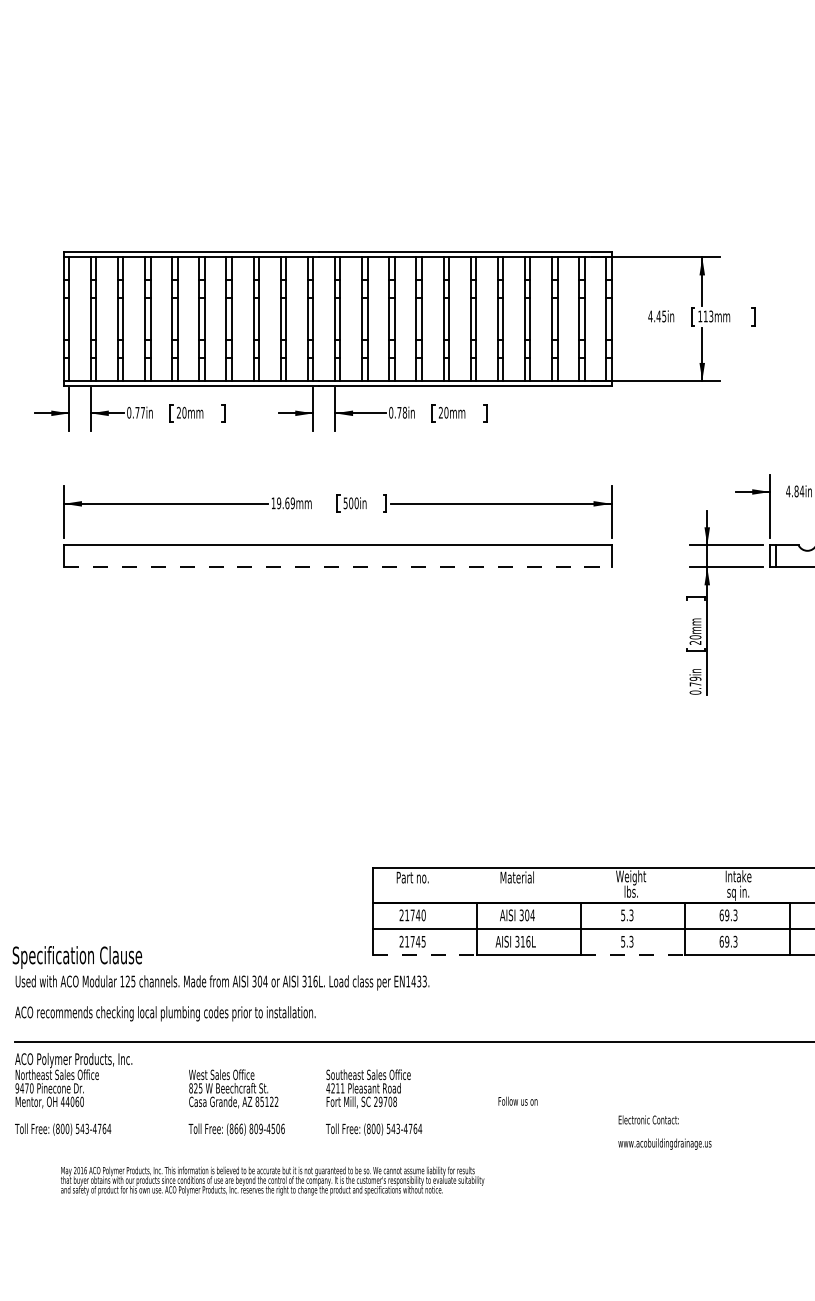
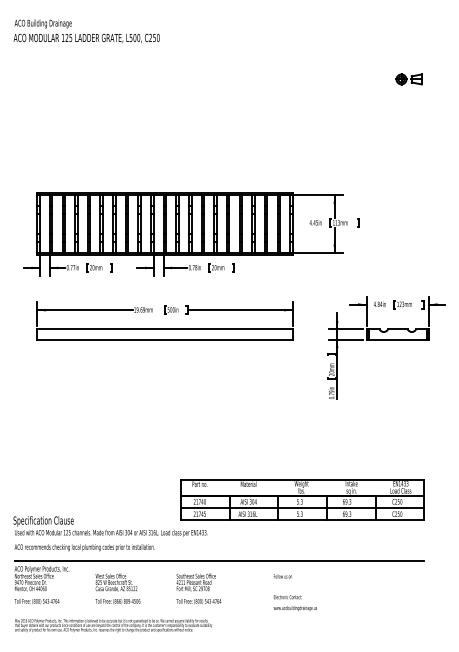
line: (336, 566) -> (164, 339), dashed -> solid
line: (426, 955) -> (206, 520), dashed -> solid
line: (635, 955) -> (303, 520), dashed -> solid
text: (373, 1101) -> (198, 588), moved
text: (517, 1101) -> (282, 576), moved
text: (662, 1133) -> (294, 603), moved
text: (272, 1180) -> (113, 625), moved

